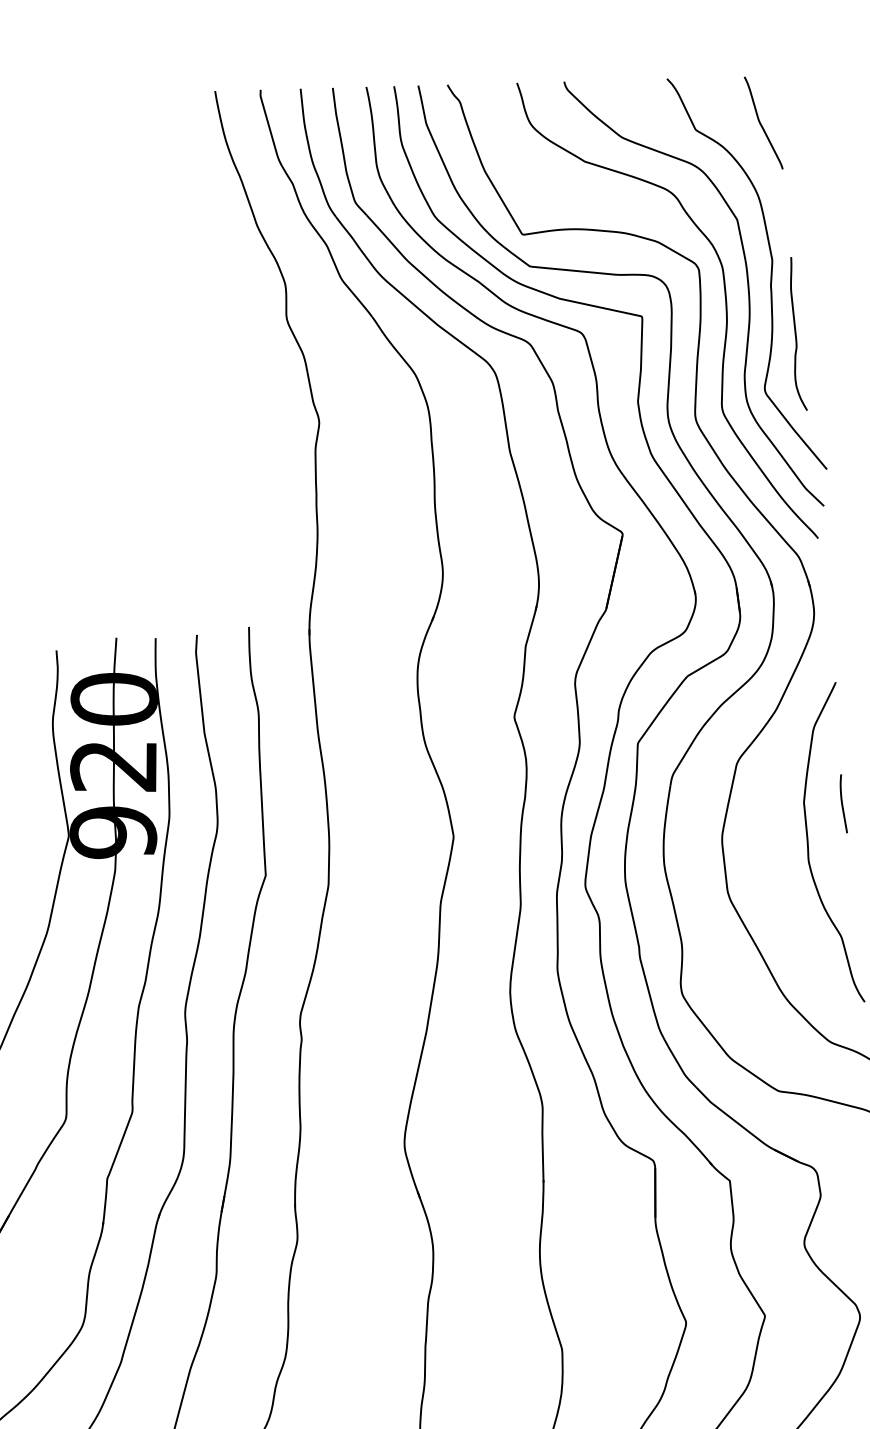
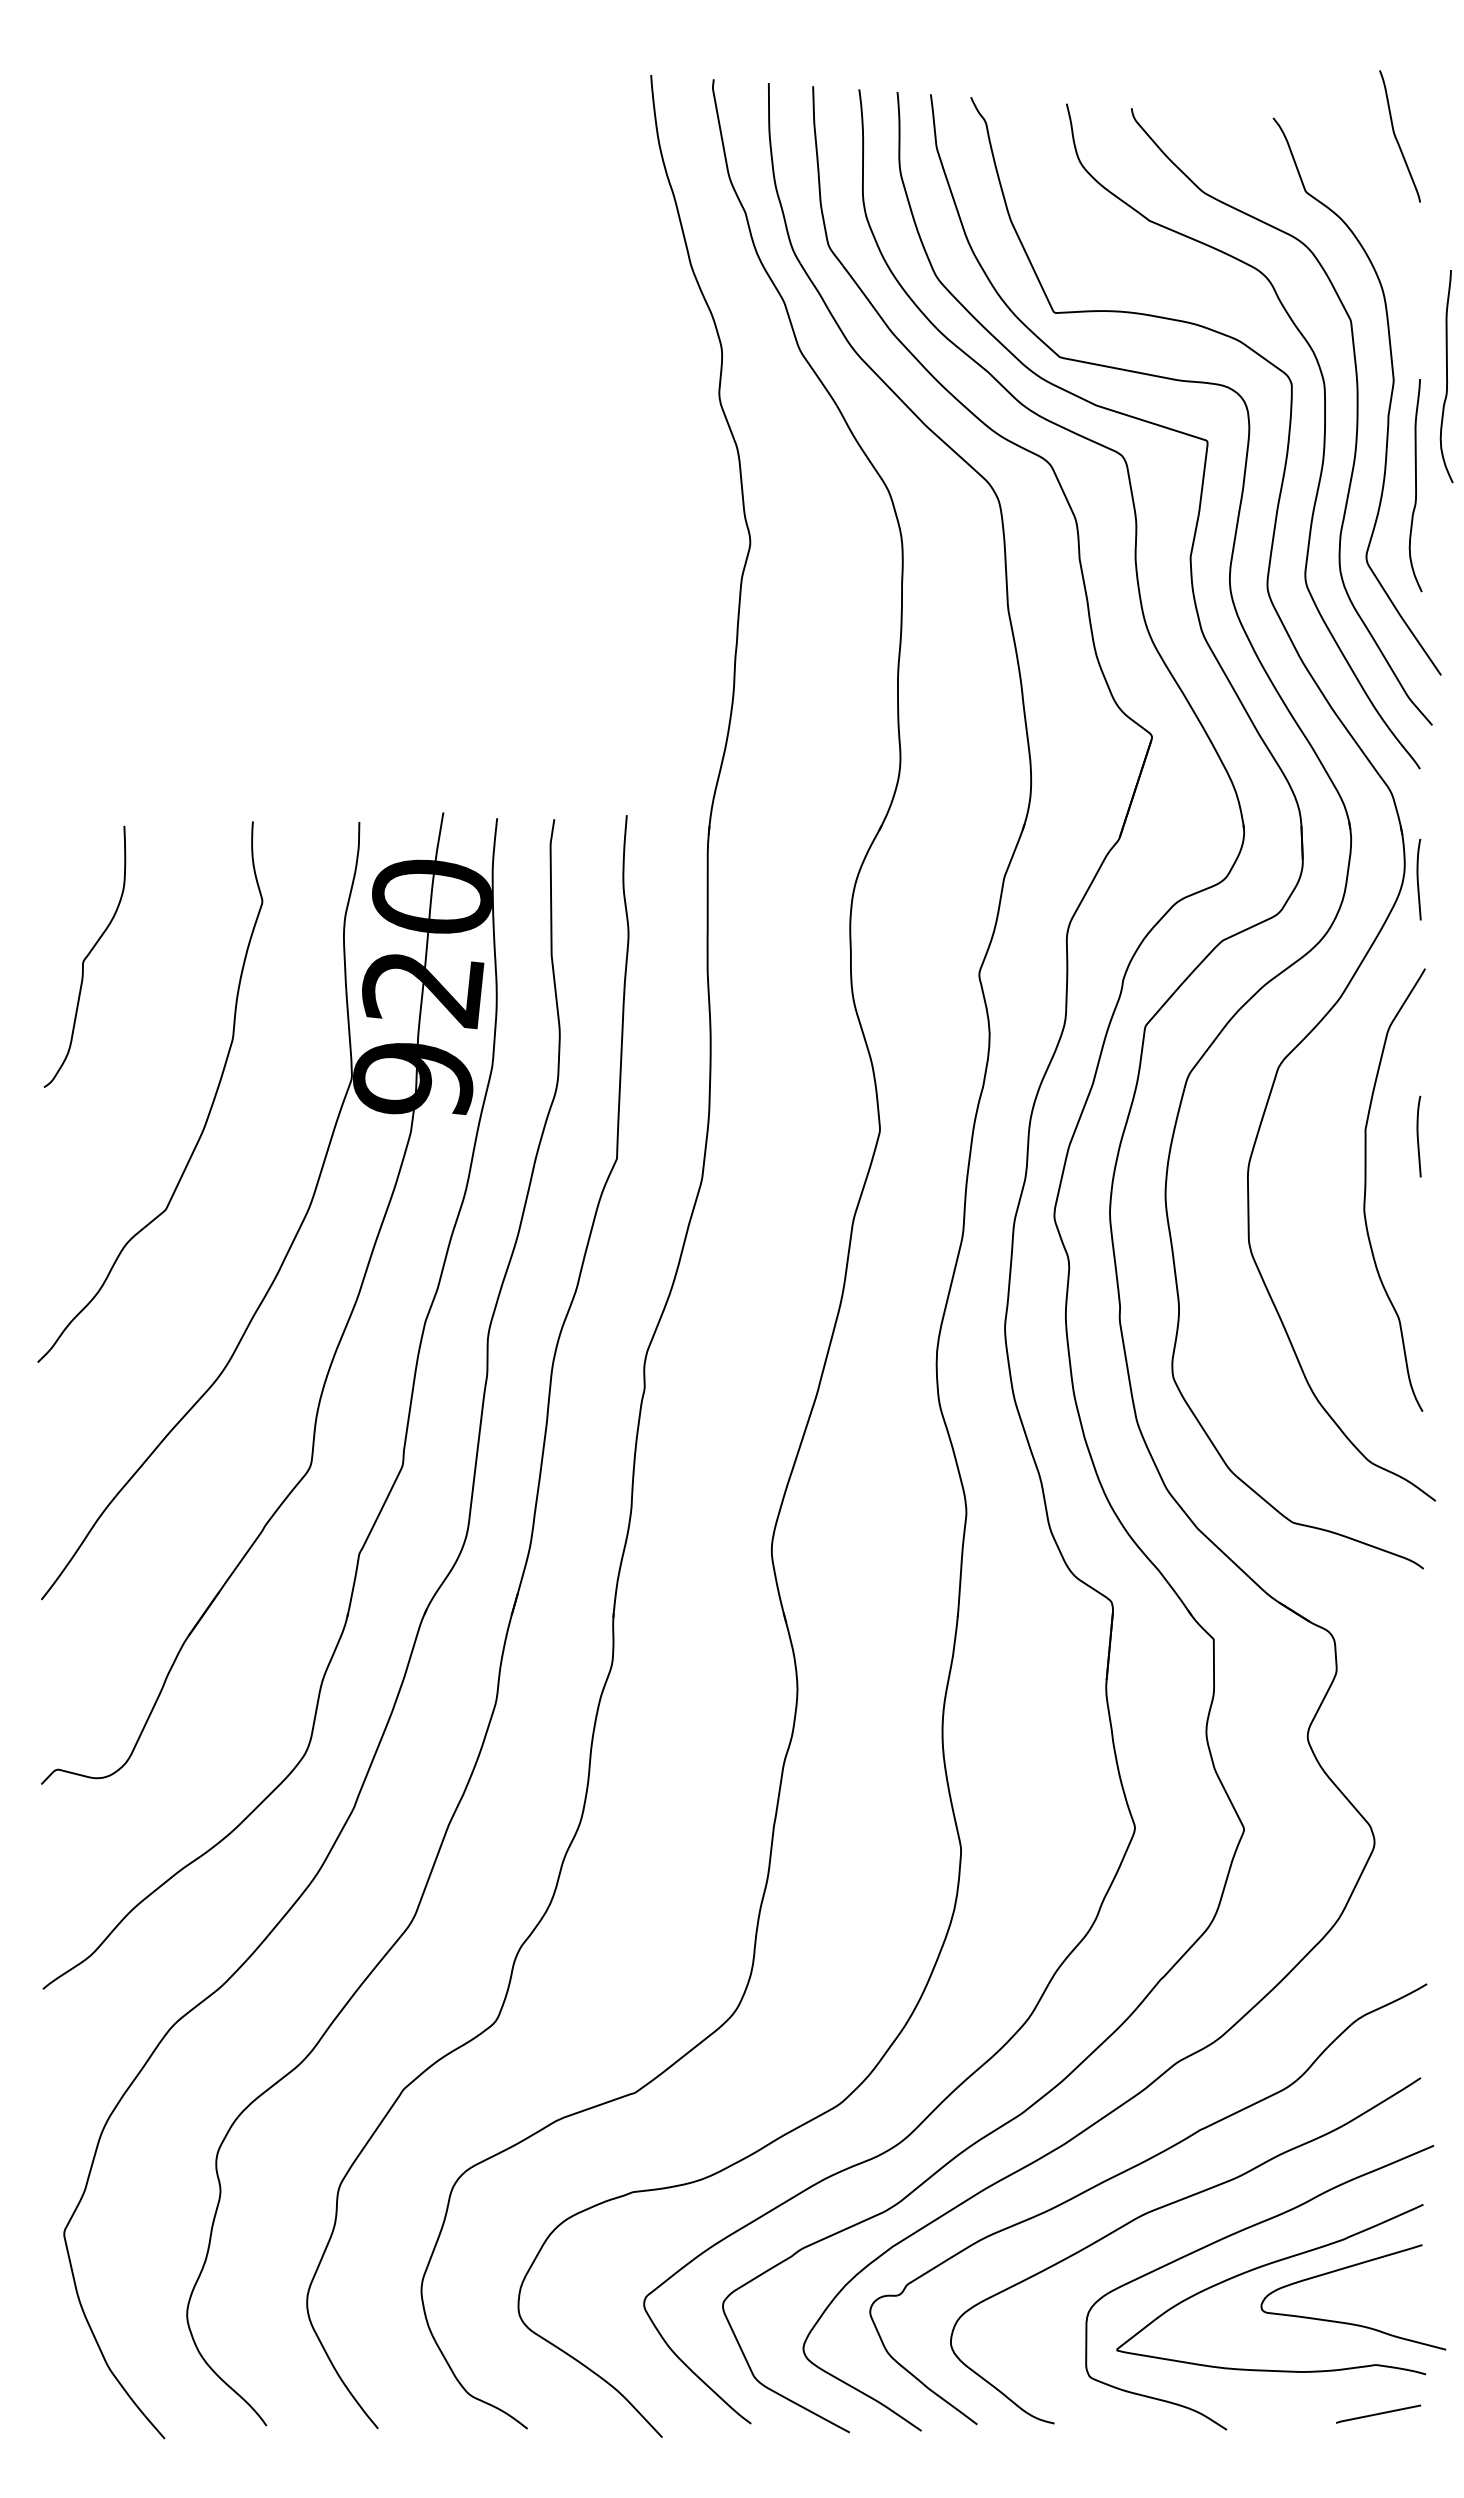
curve: (761, 124) -> (1397, 138), moved
curve: (810, 253) -> (1446, 376), added
curve: (824, 618) -> (1418, 879), added

